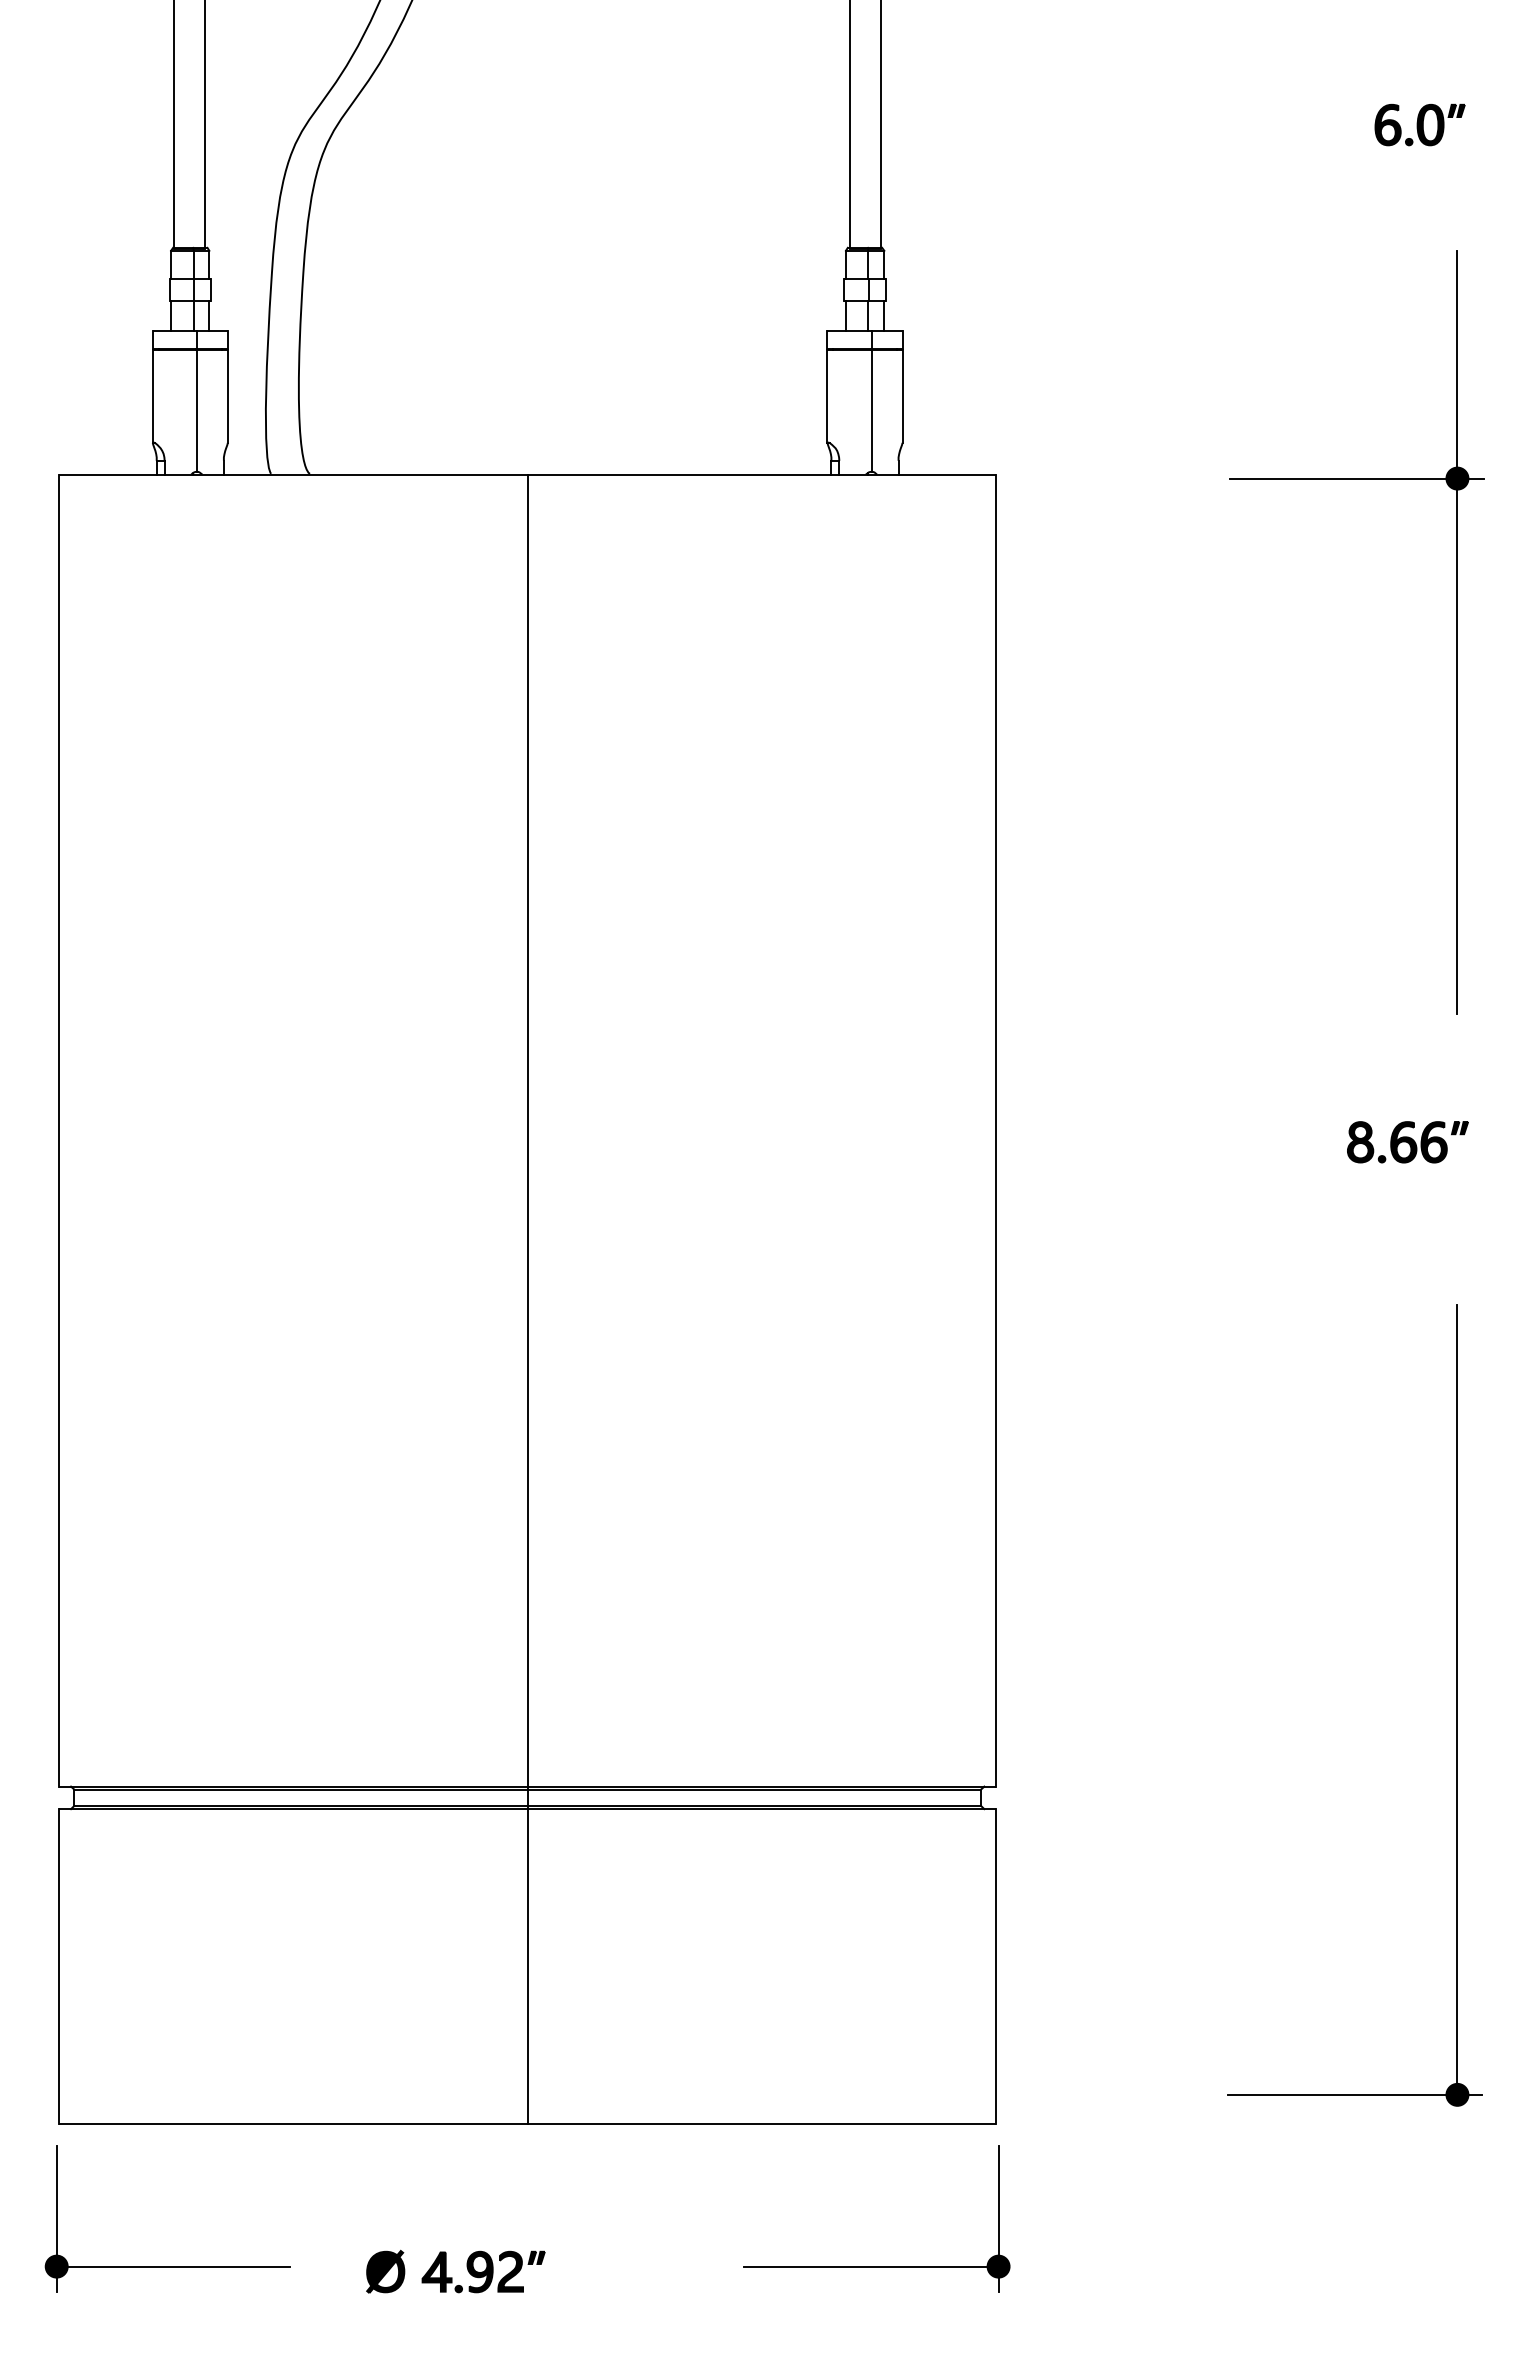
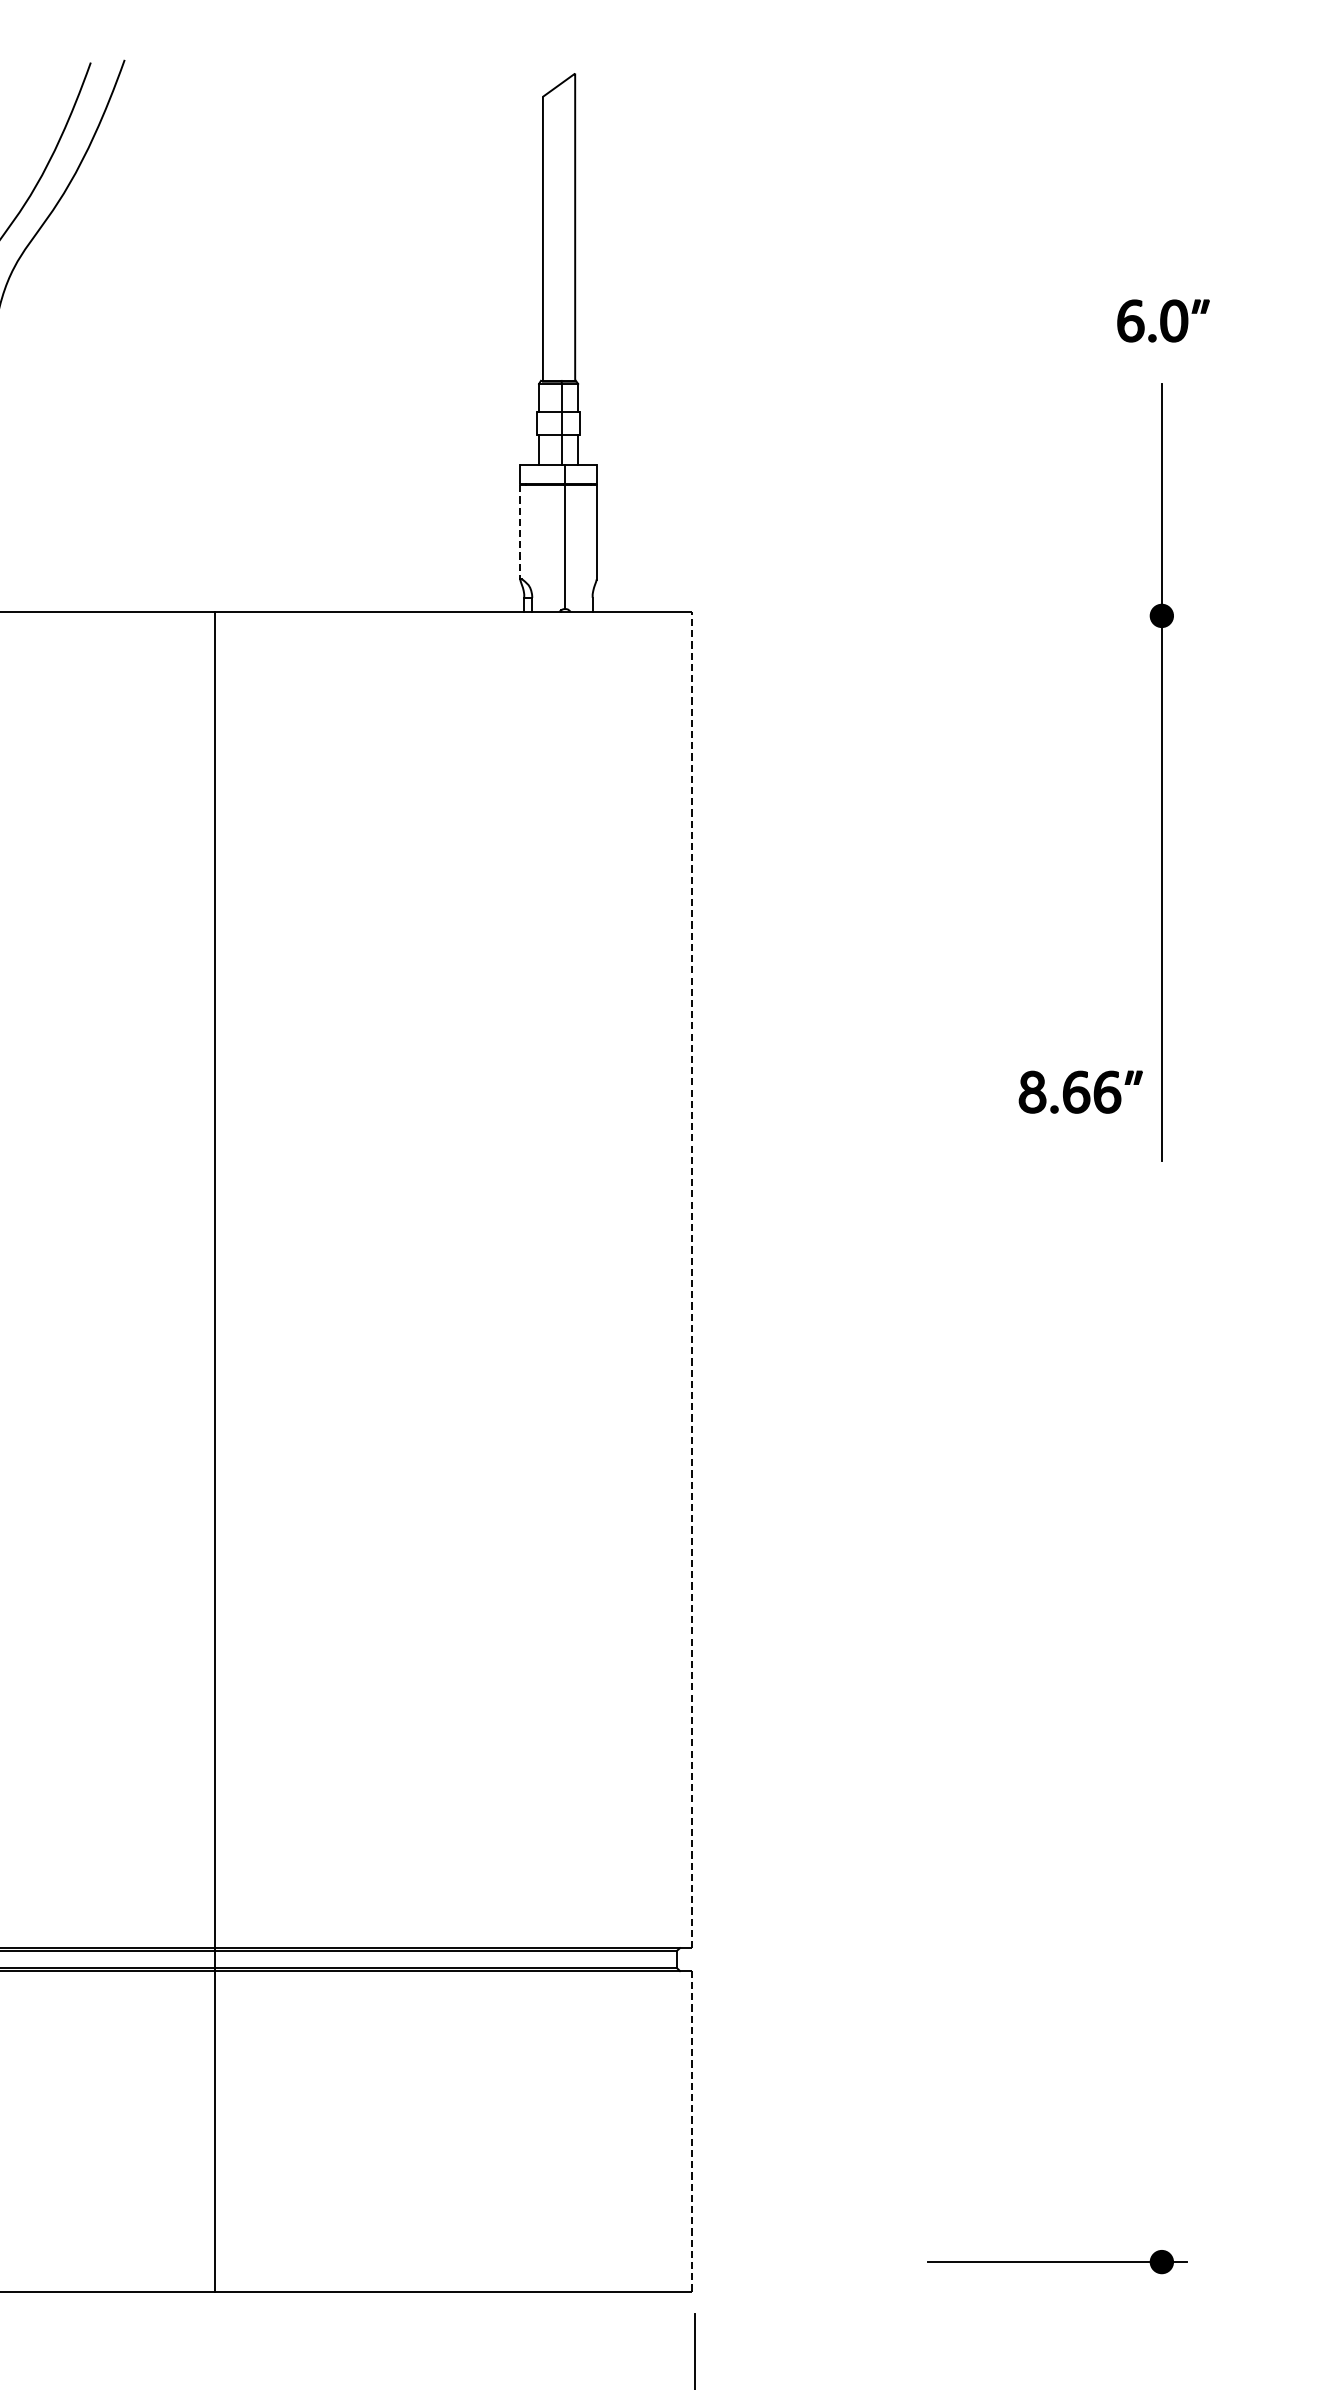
part: (1419, 124) -> (1162, 320), moved
line: (827, 396) -> (520, 532), solid -> dashed
line: (1357, 478) -> (1060, 615), removed
line: (996, 1130) -> (692, 1279), solid -> dashed
part: (1407, 1142) -> (1080, 1092), moved
line: (1457, 1699) -> (1161, 1859), removed
line: (996, 1965) -> (692, 2130), solid -> dashed

